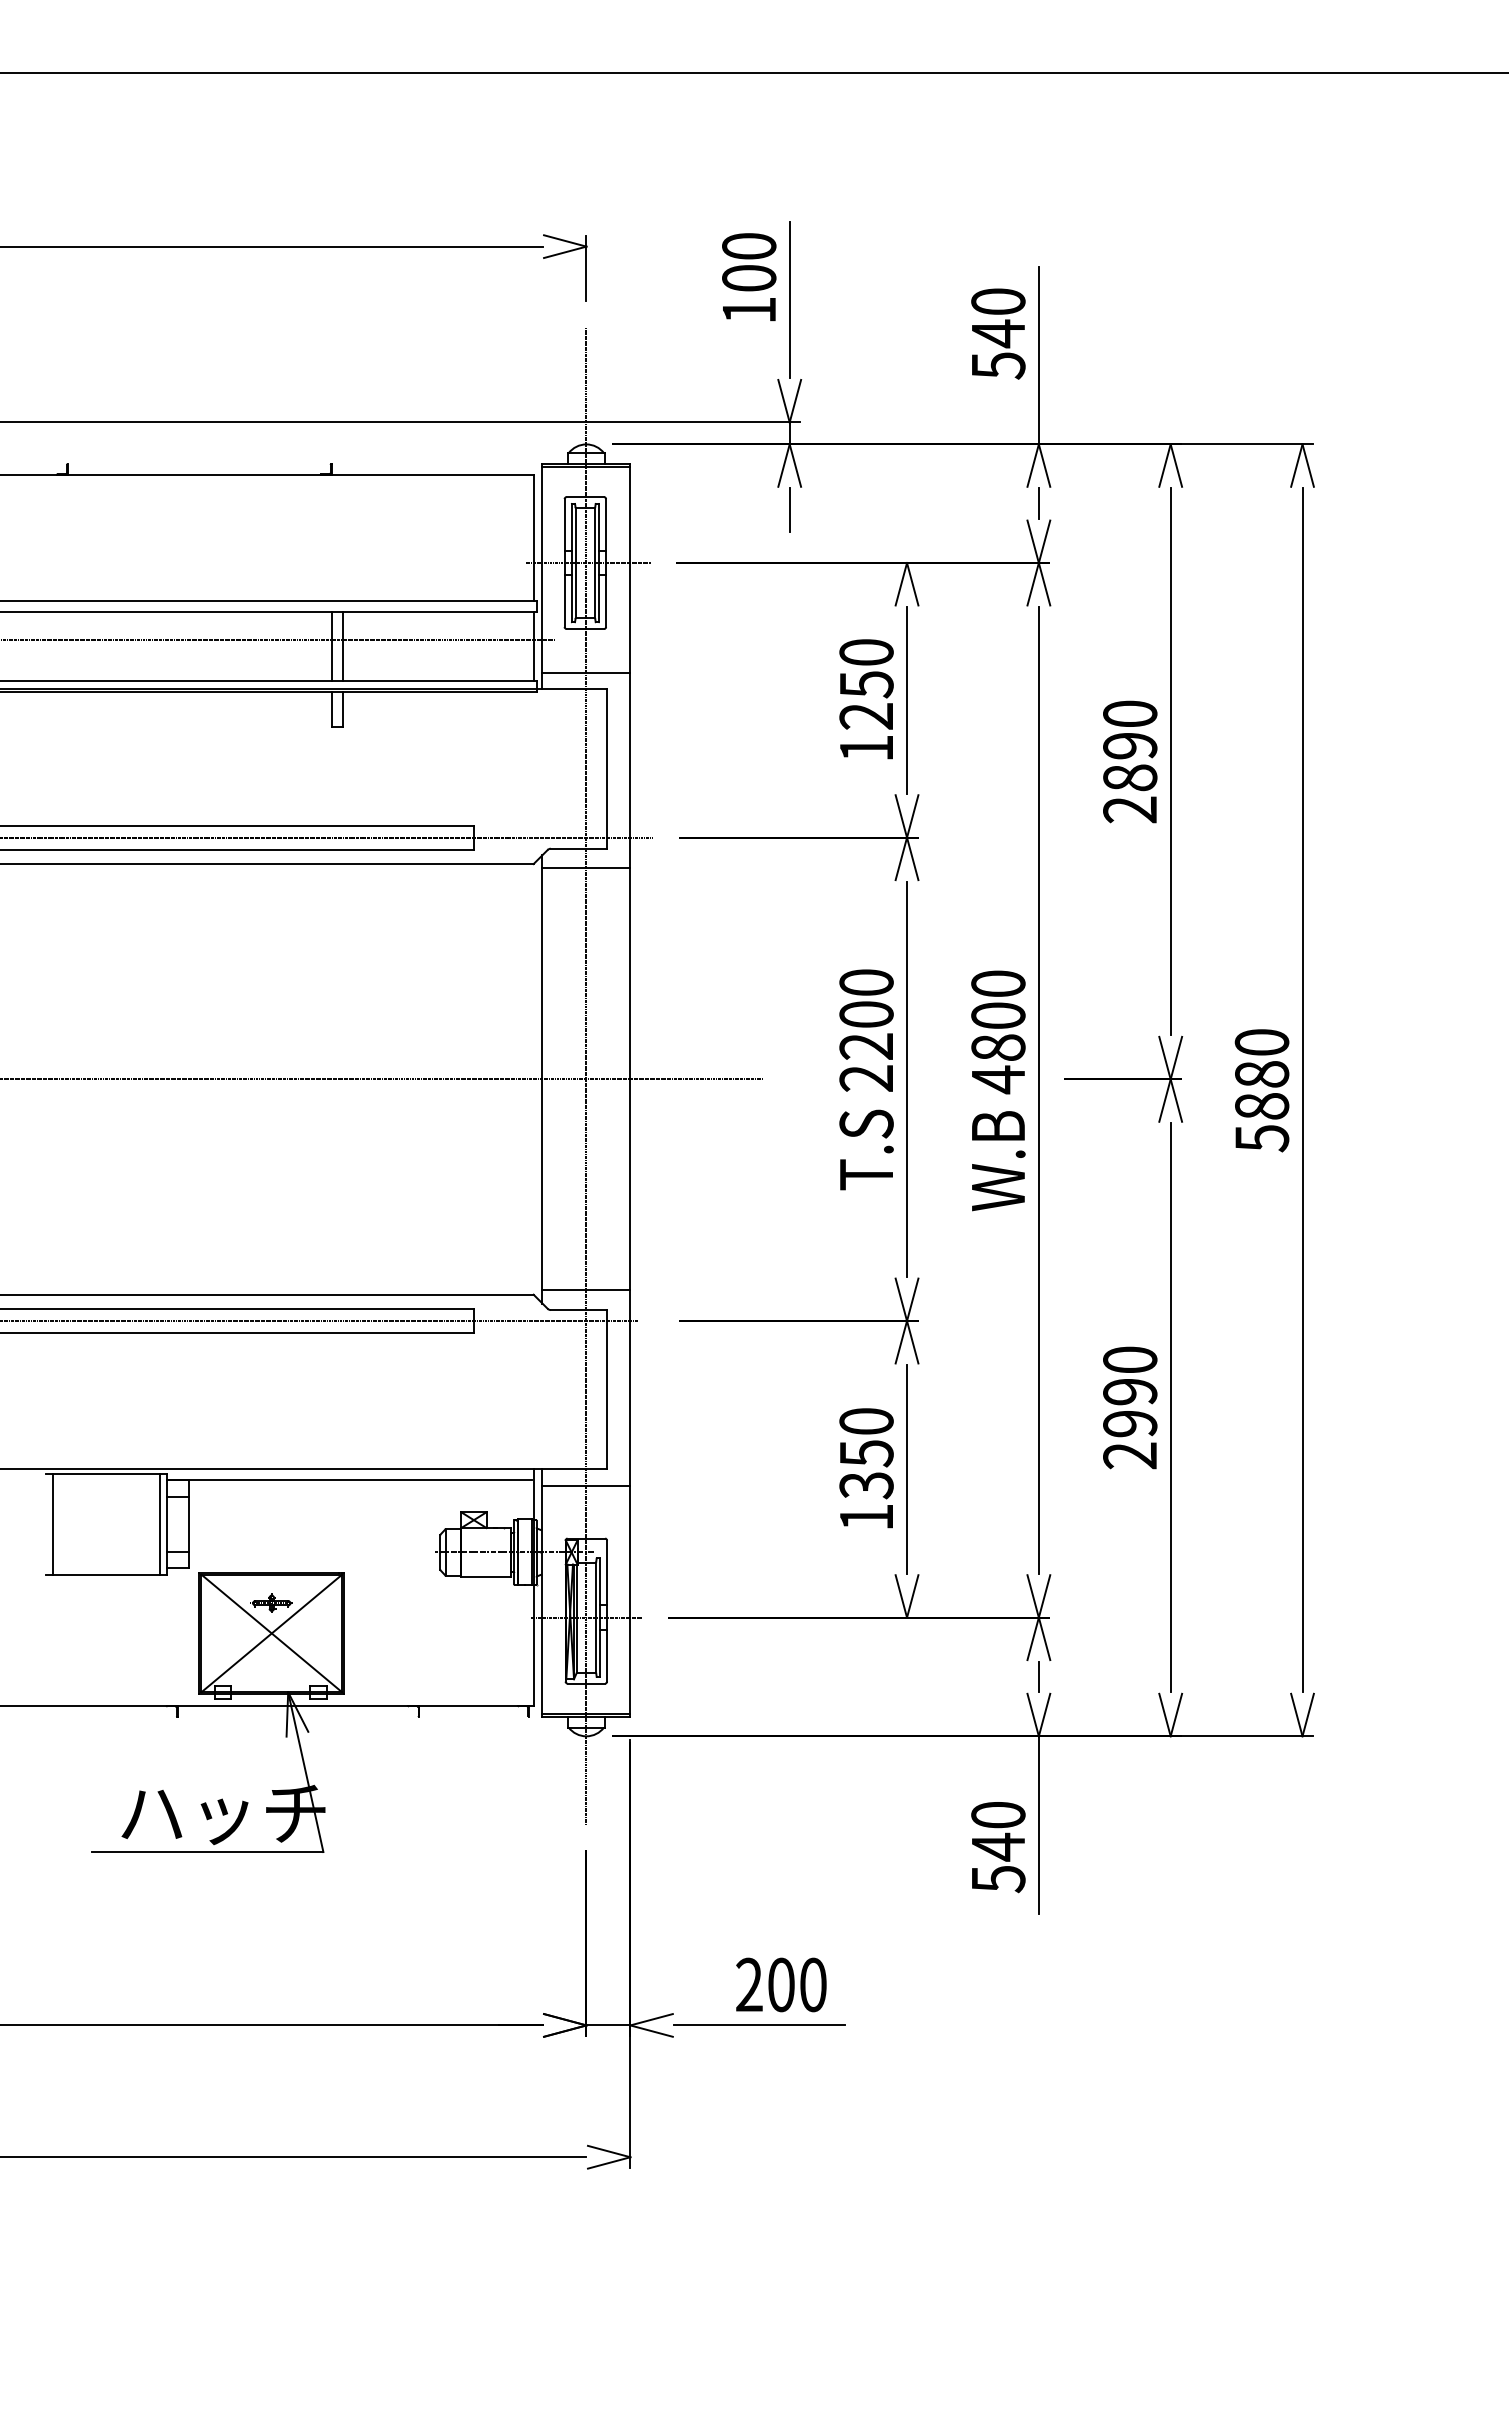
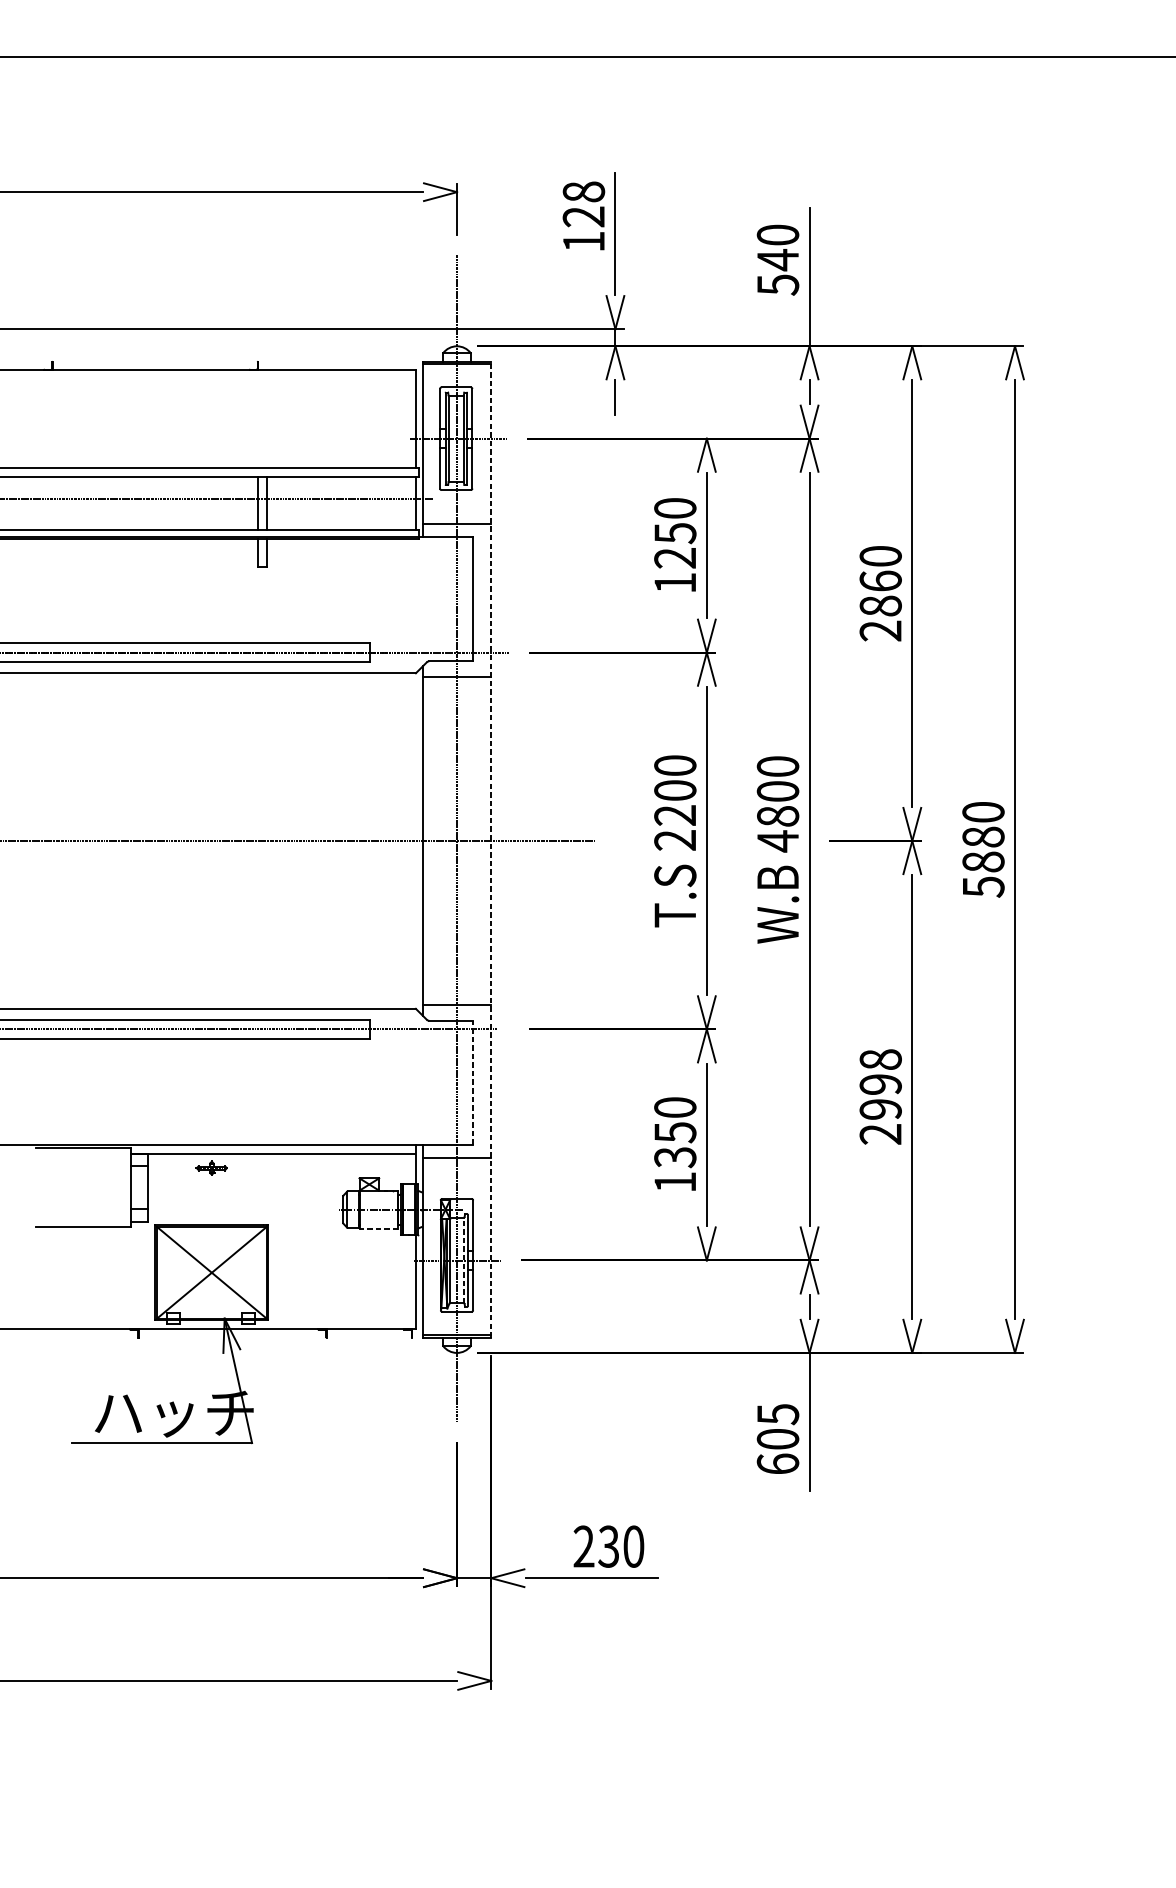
text: (749, 262) -> (584, 204), 100 -> 128
text: (1130, 745) -> (880, 580), 2890 -> 2860
line: (630, 1089) -> (491, 848), solid -> dashed
text: (1130, 1359) -> (880, 1059), 2990 -> 2998
line: (607, 1389) -> (473, 1082), solid -> dashed
line: (53, 1523) -> (41, 1187), removed
line: (159, 1523) -> (124, 1187), removed
line: (486, 1576) -> (379, 1228), solid -> dashed
part: (271, 1602) -> (211, 1167), moved
line: (595, 1617) -> (464, 1260), solid -> dashed
text: (998, 1847) -> (778, 1439), 540 -> 605
text: (780, 1984) -> (608, 1546), 200 -> 230

